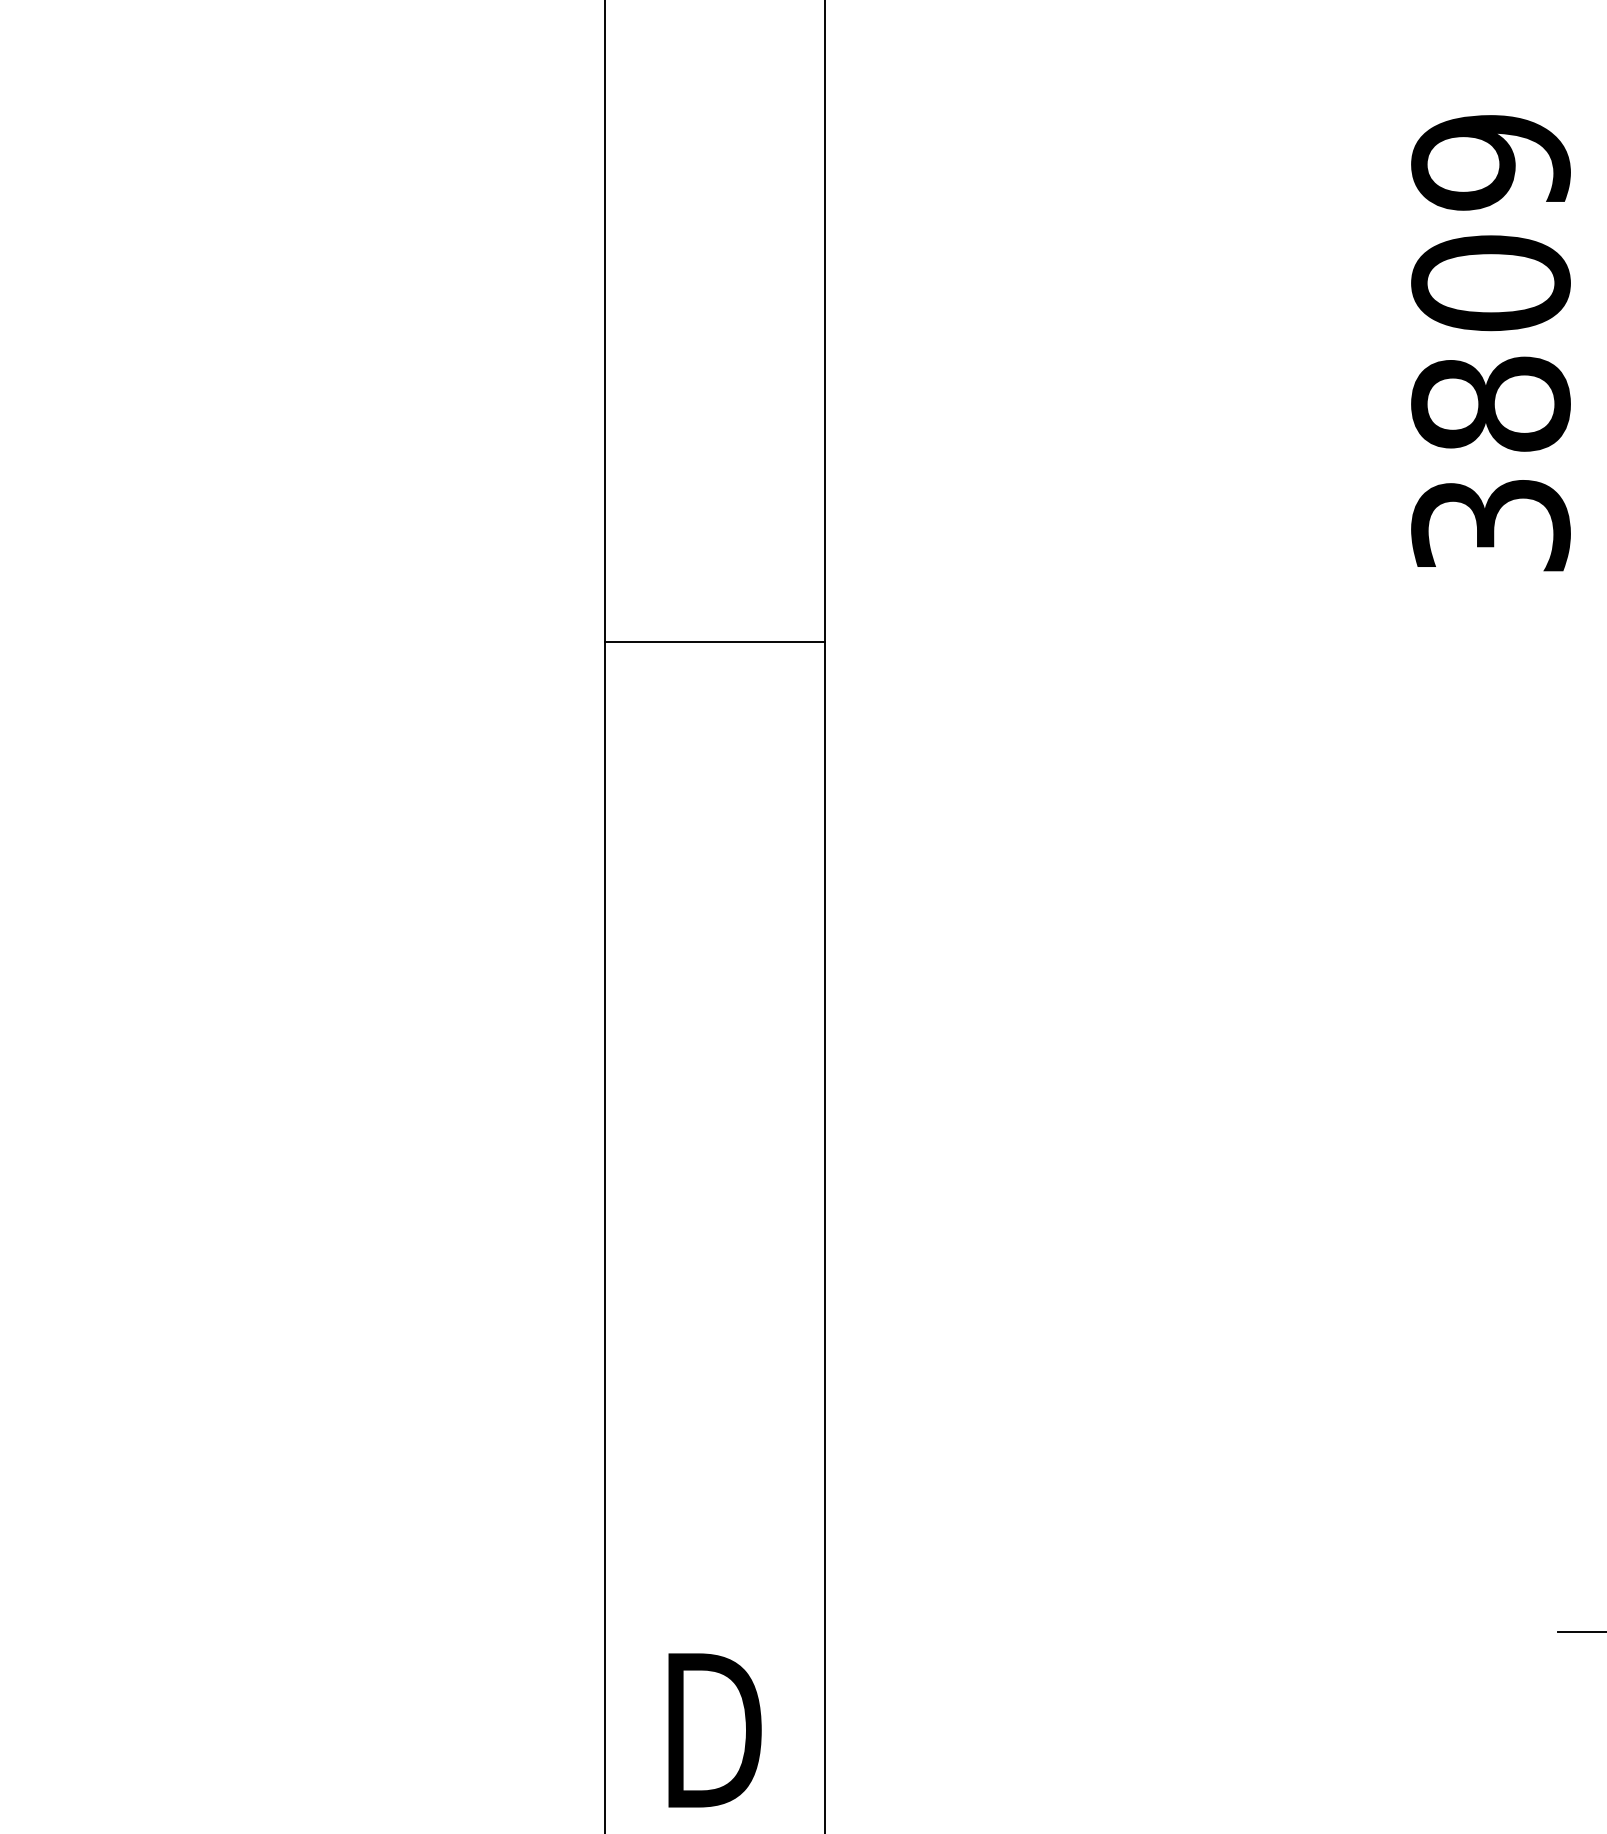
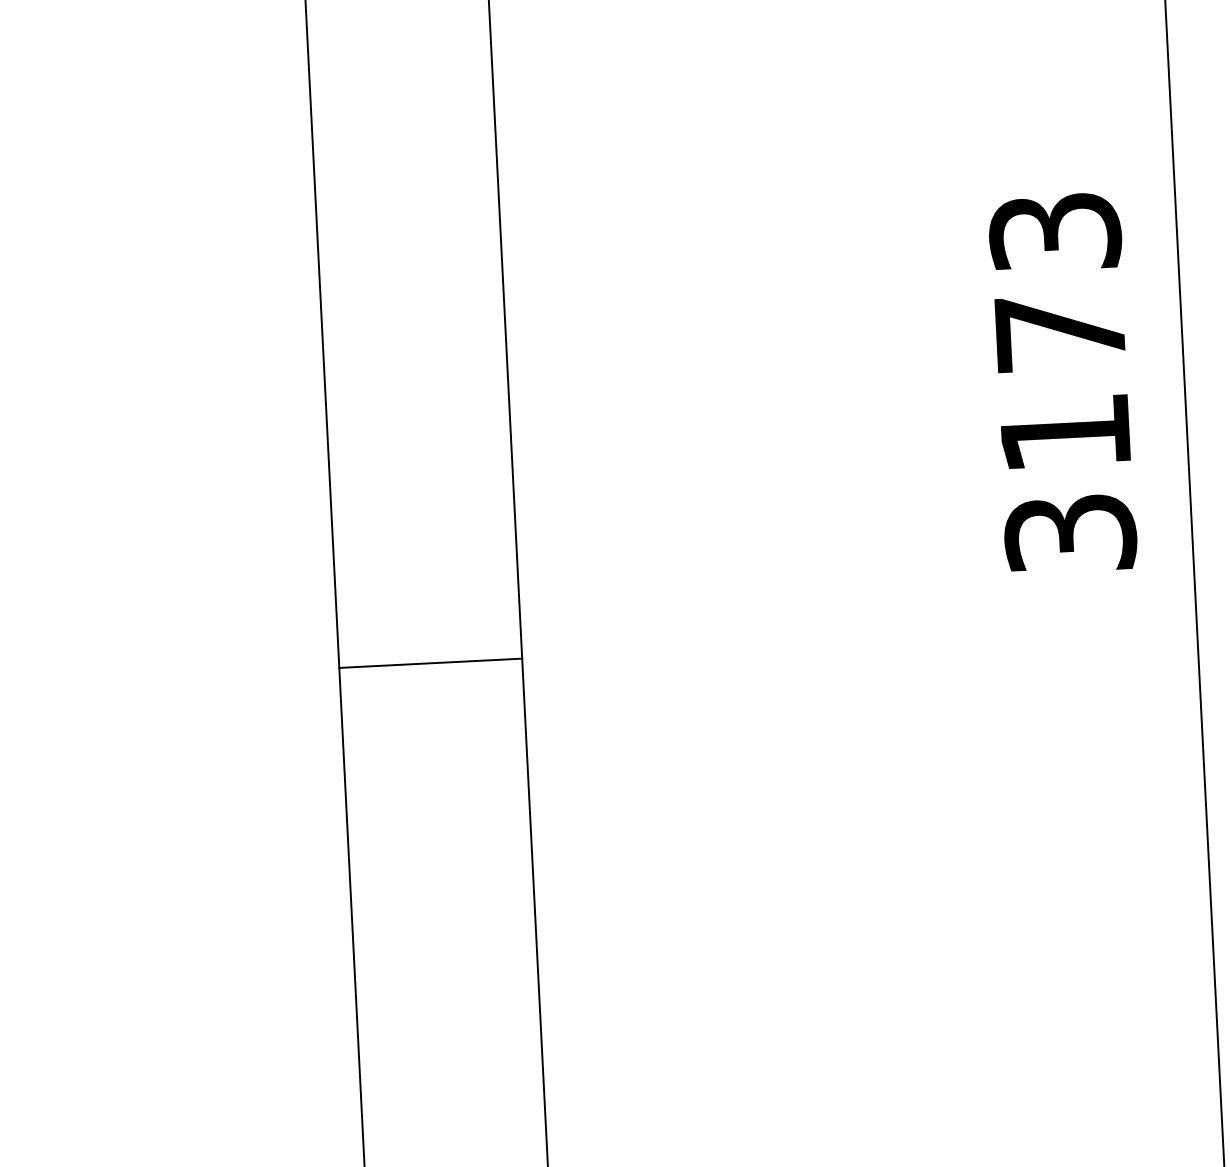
text: (1490, 283) -> (1059, 332), 3809 -> 3173

